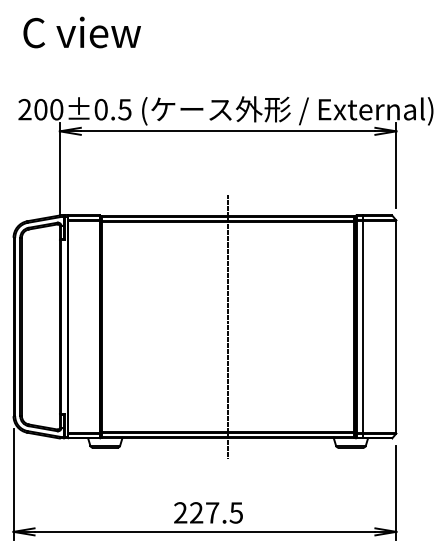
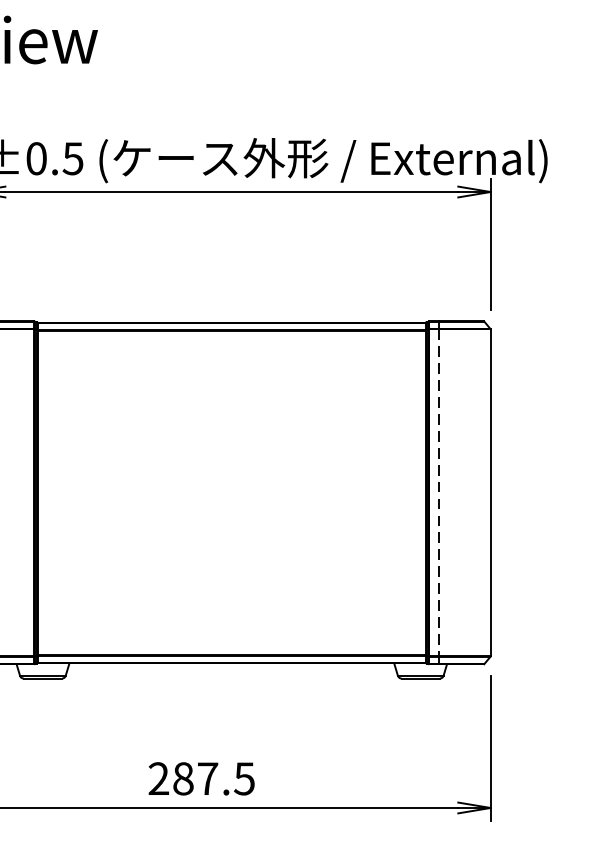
line: (228, 326) -> (232, 492), removed
line: (362, 327) -> (438, 493), solid -> dashed
text: (196, 512) -> (183, 778), 227.5 -> 287.5

